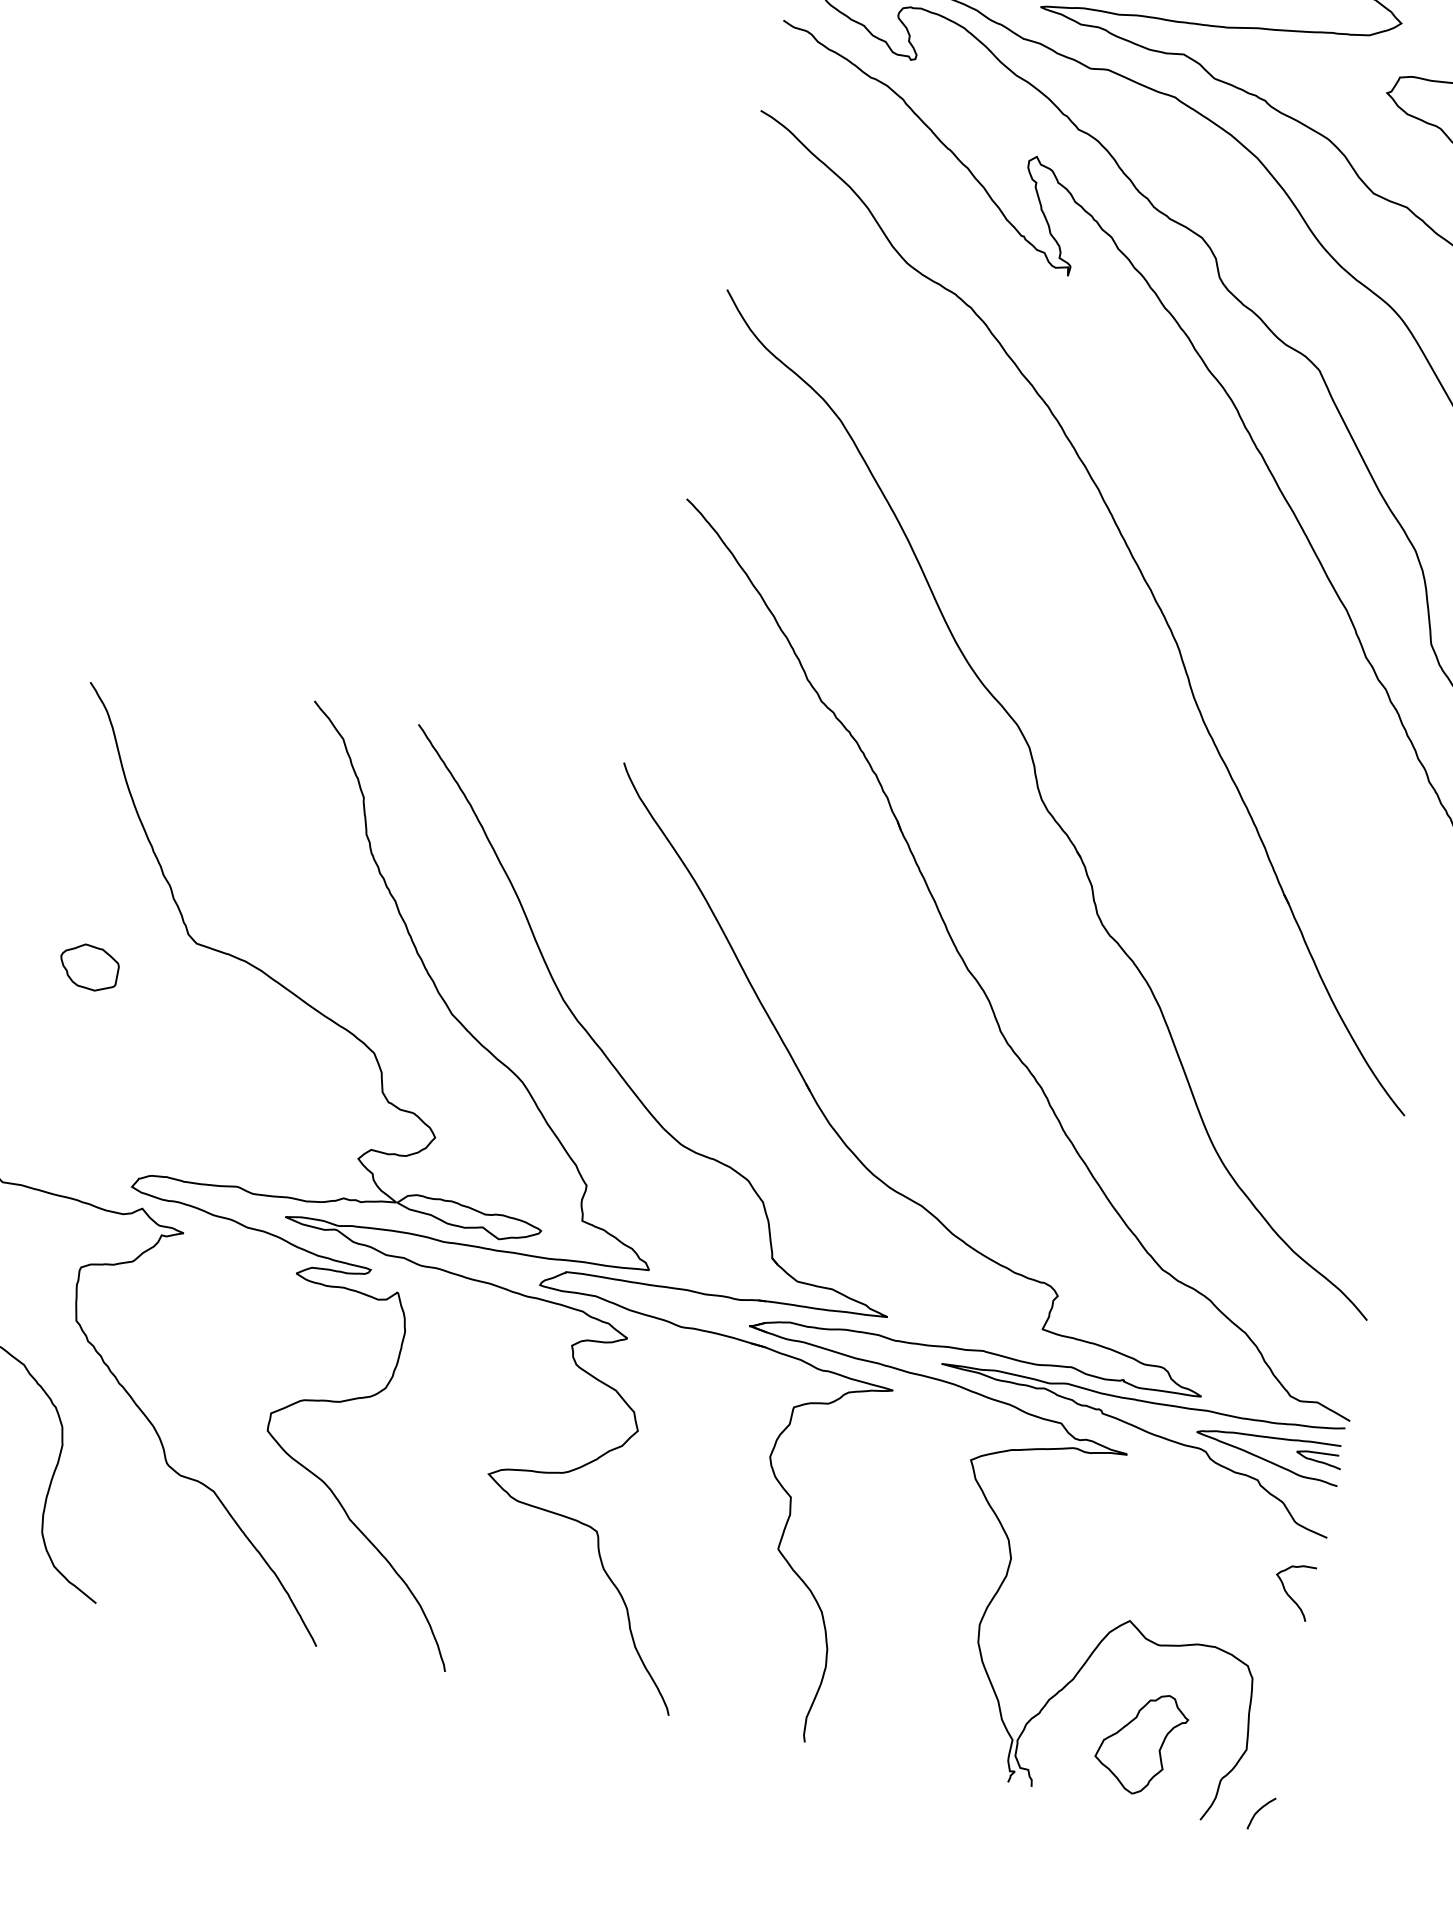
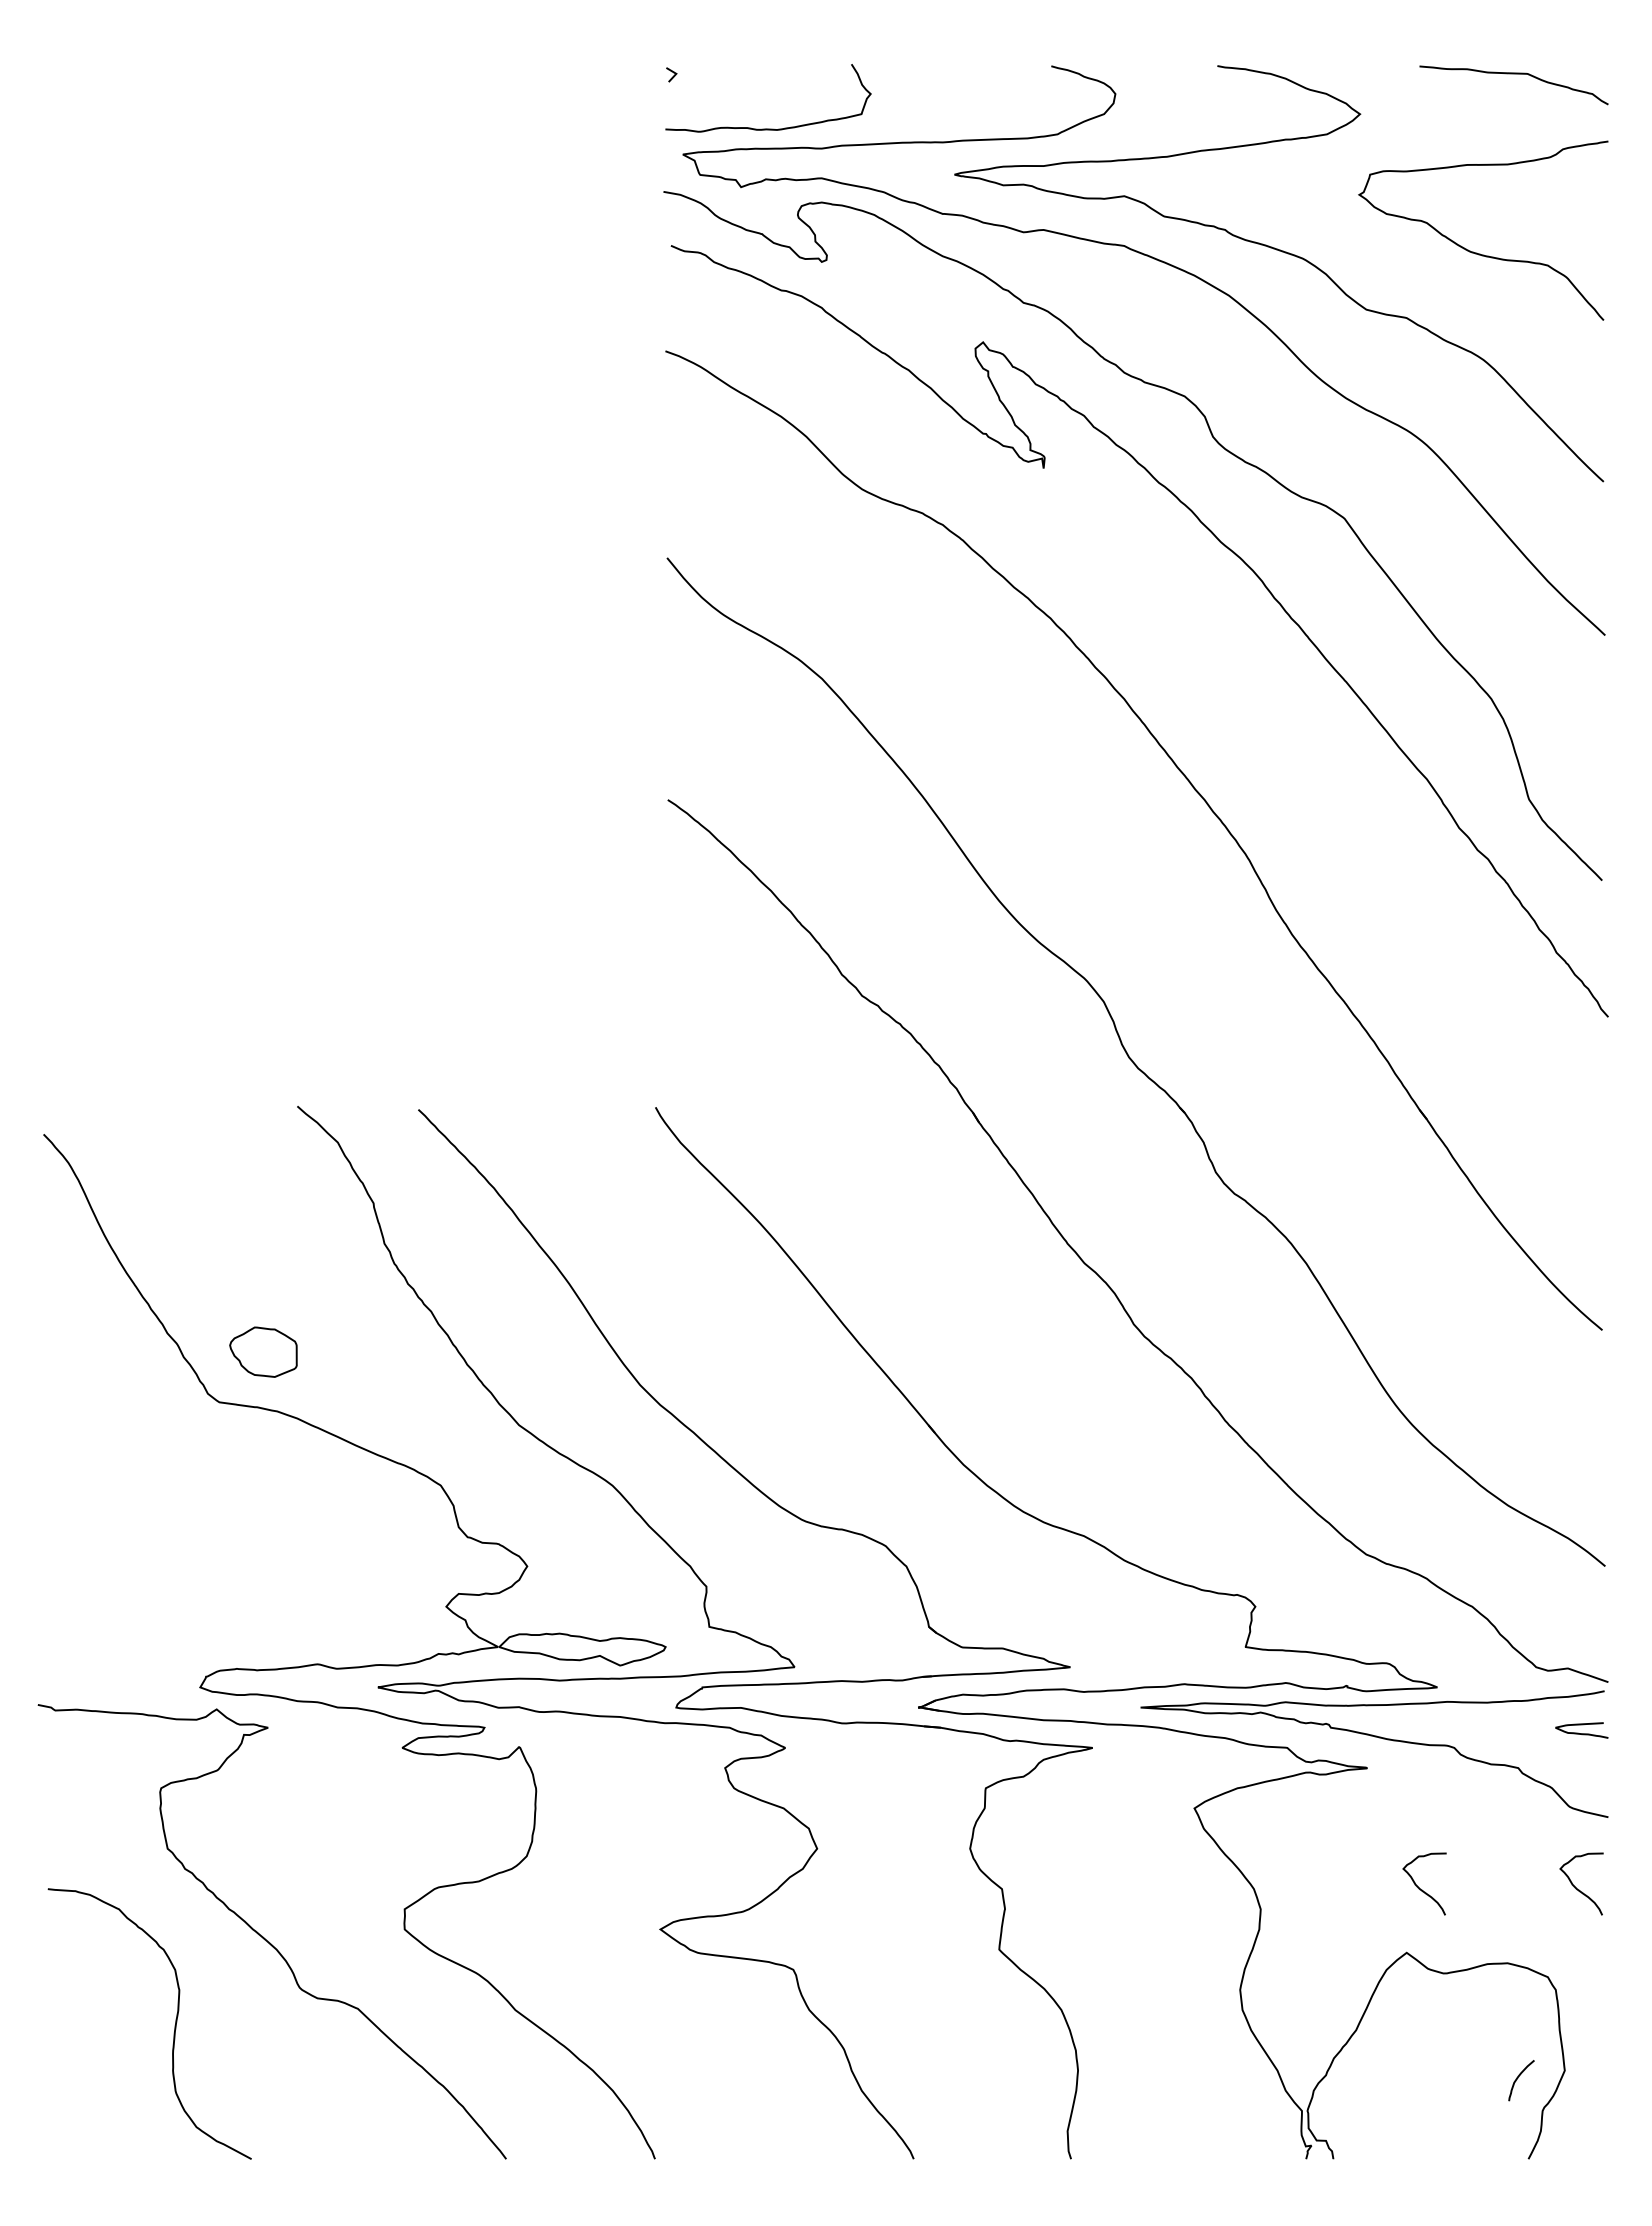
part: (89, 966) -> (263, 1351), moved
curve: (1264, 1458) -> (1521, 1742), removed
curve: (1154, 1568) -> (1422, 1889), added
part: (1140, 1742) -> (1445, 2085), removed
curve: (1259, 1811) -> (1518, 2078), moved

